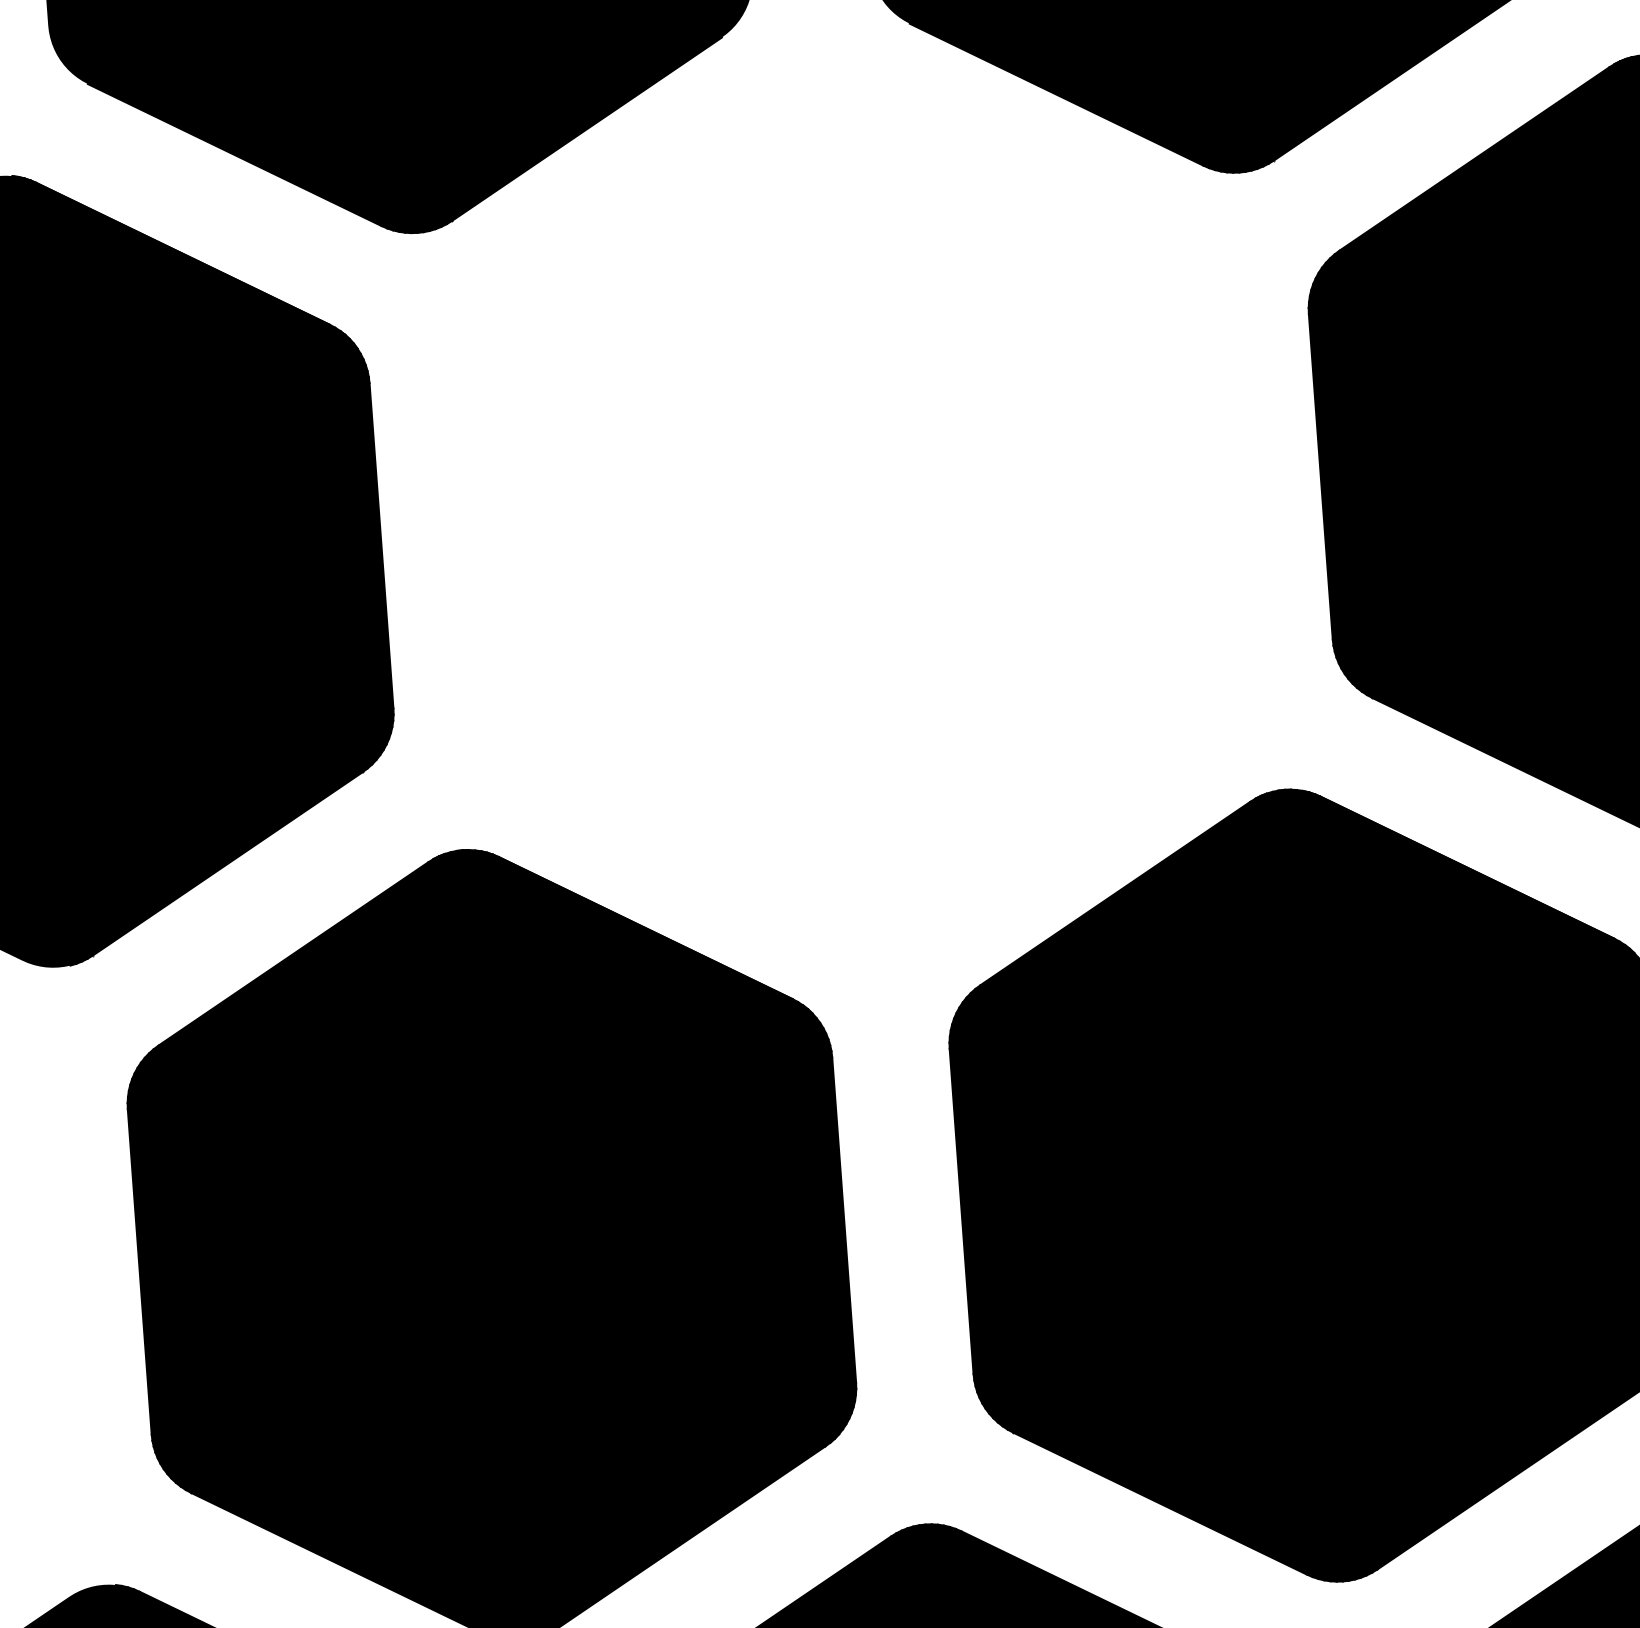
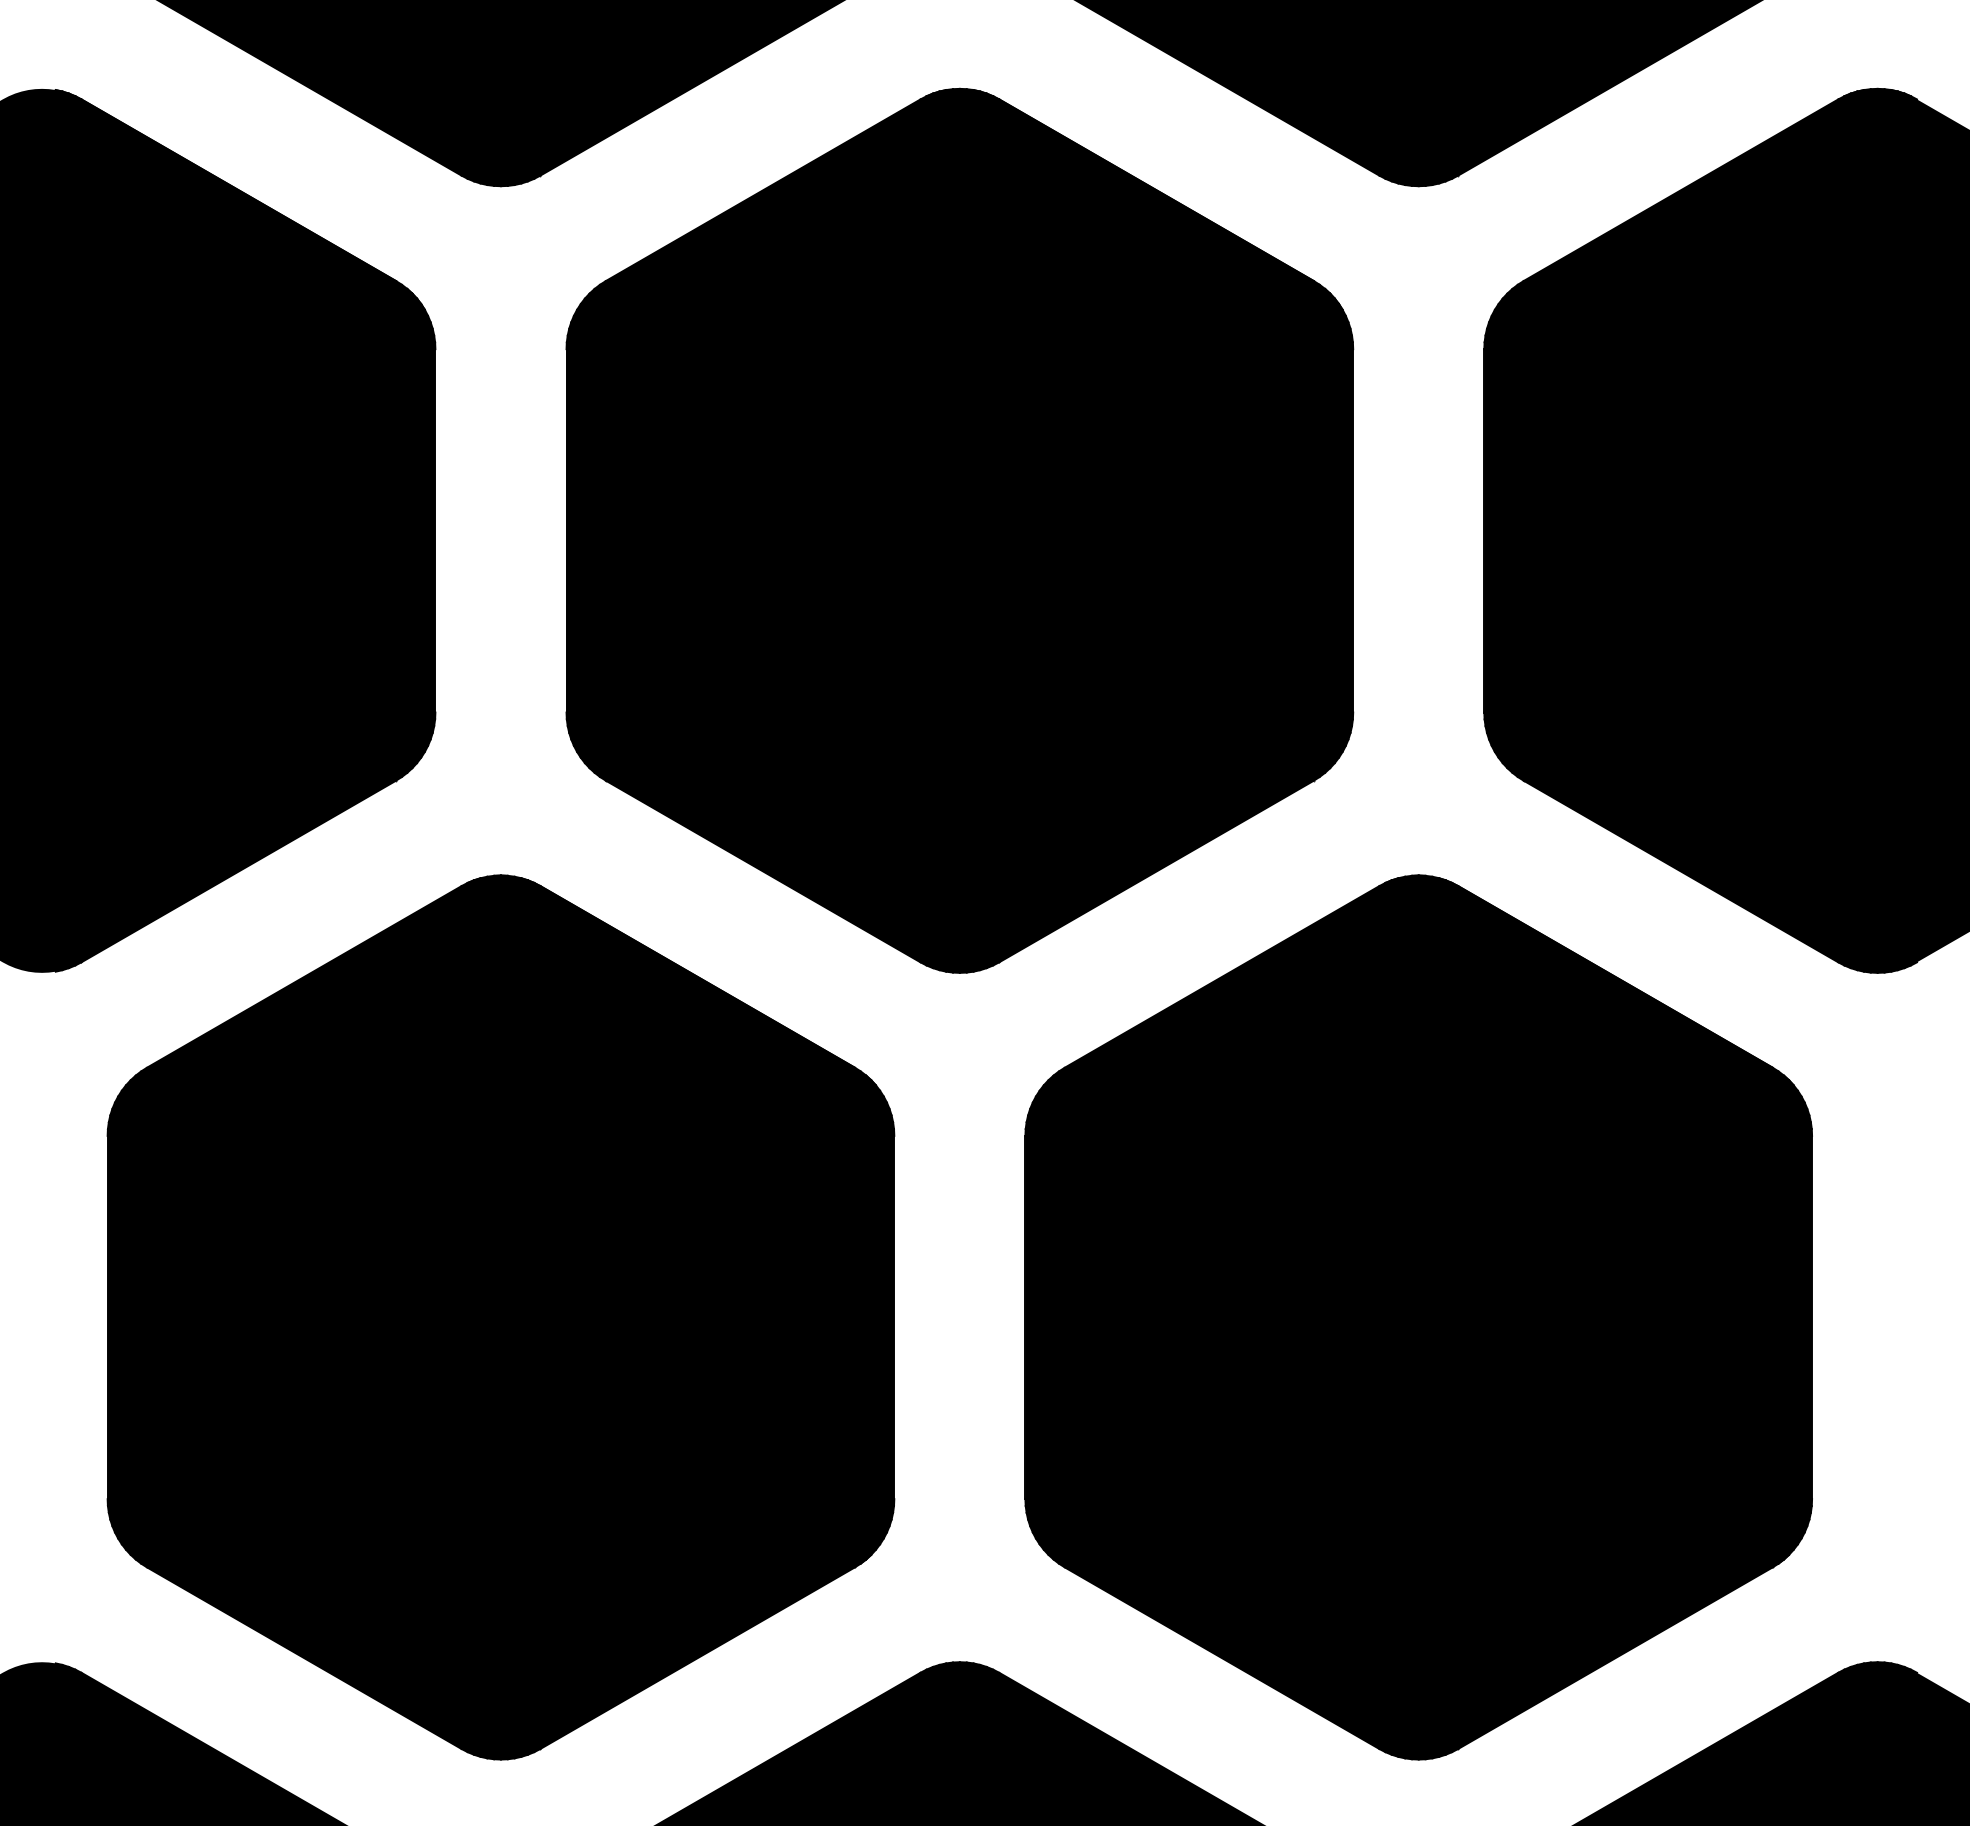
part: (850, 511) -> (959, 530), added

